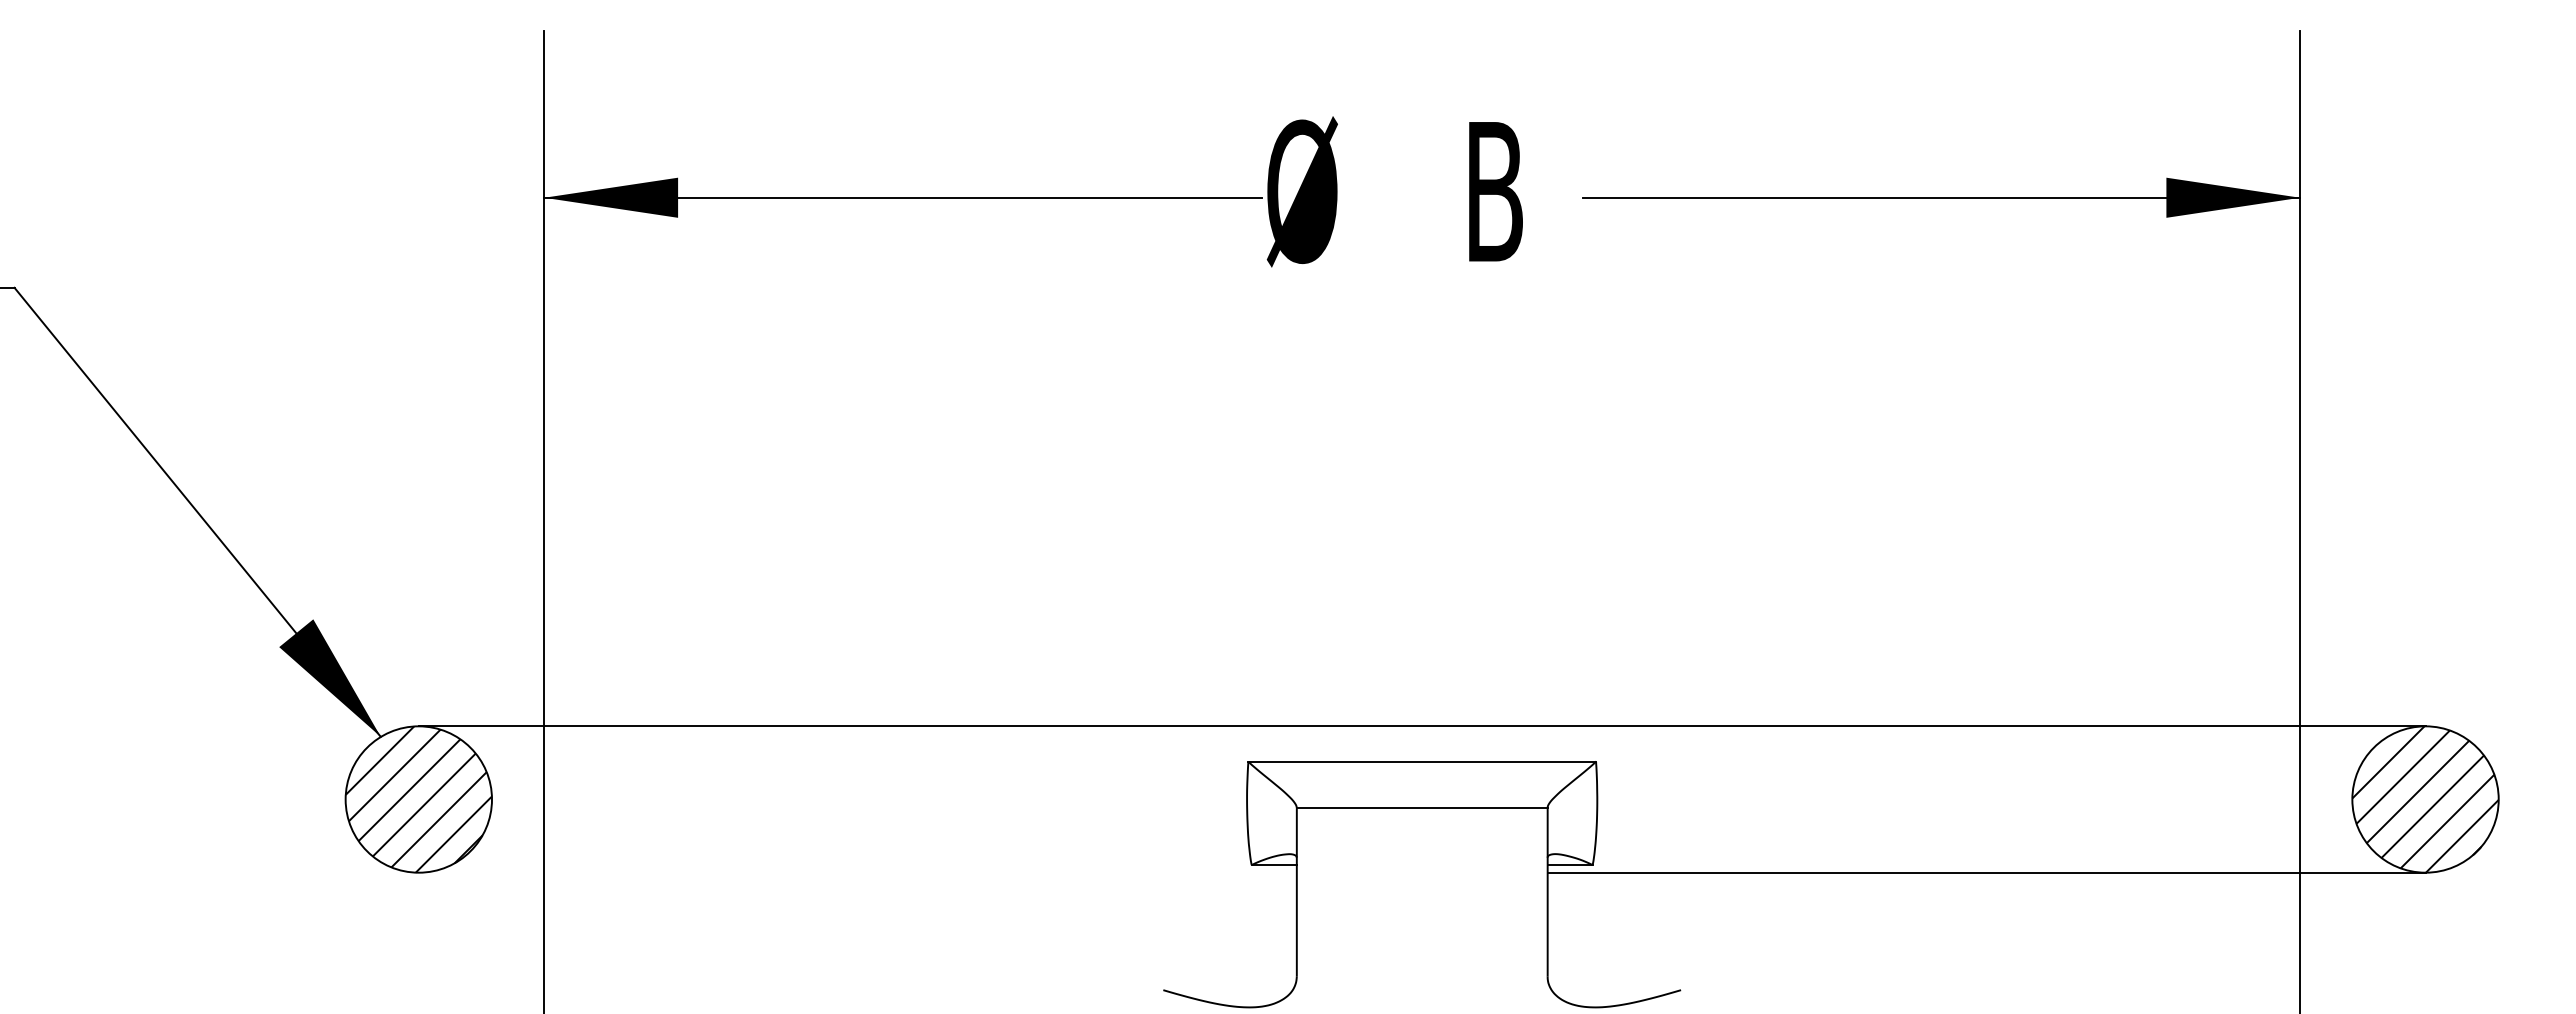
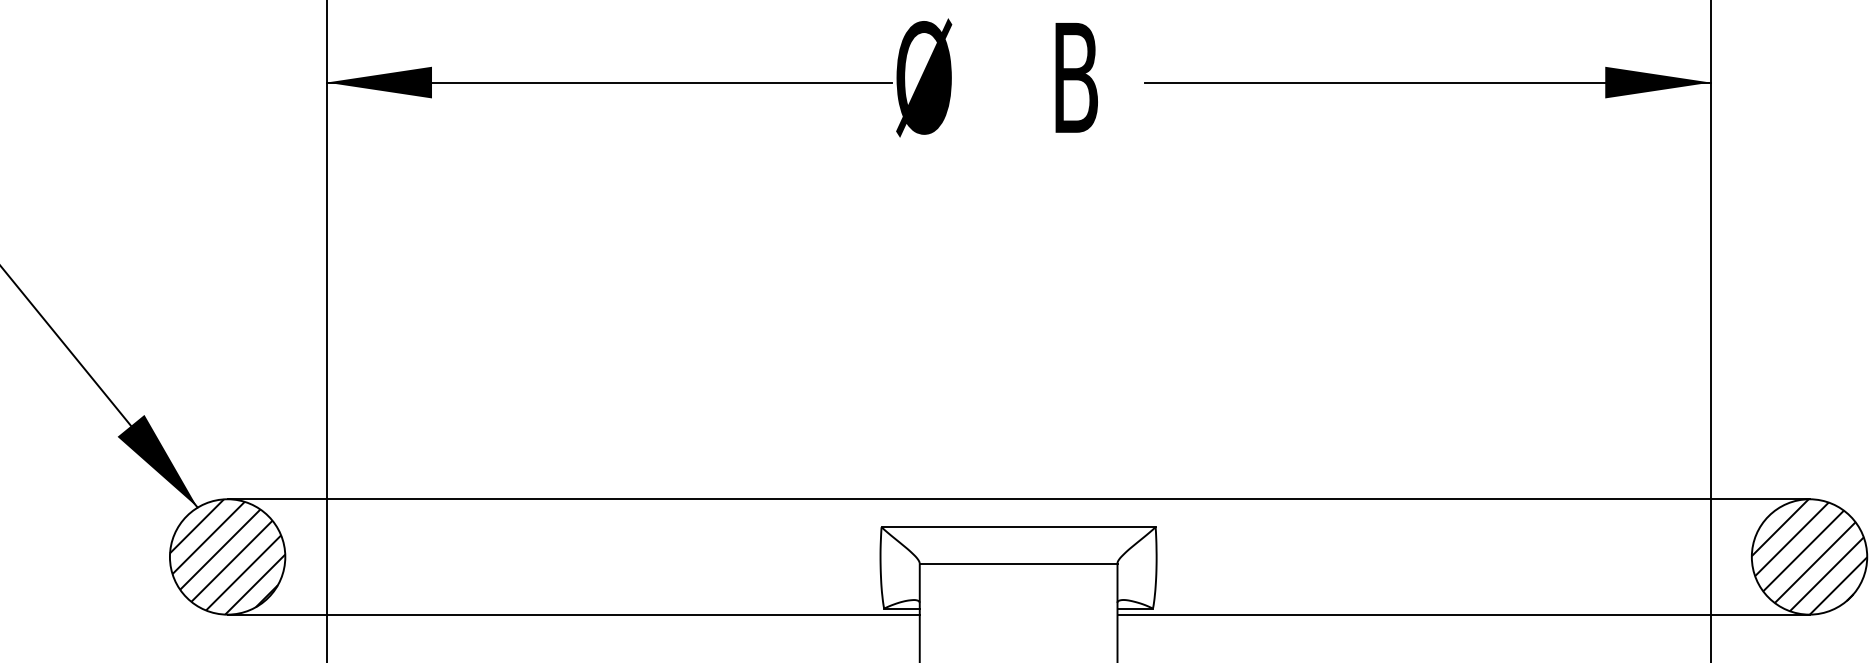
line: (857, 872) -> (573, 614), added

